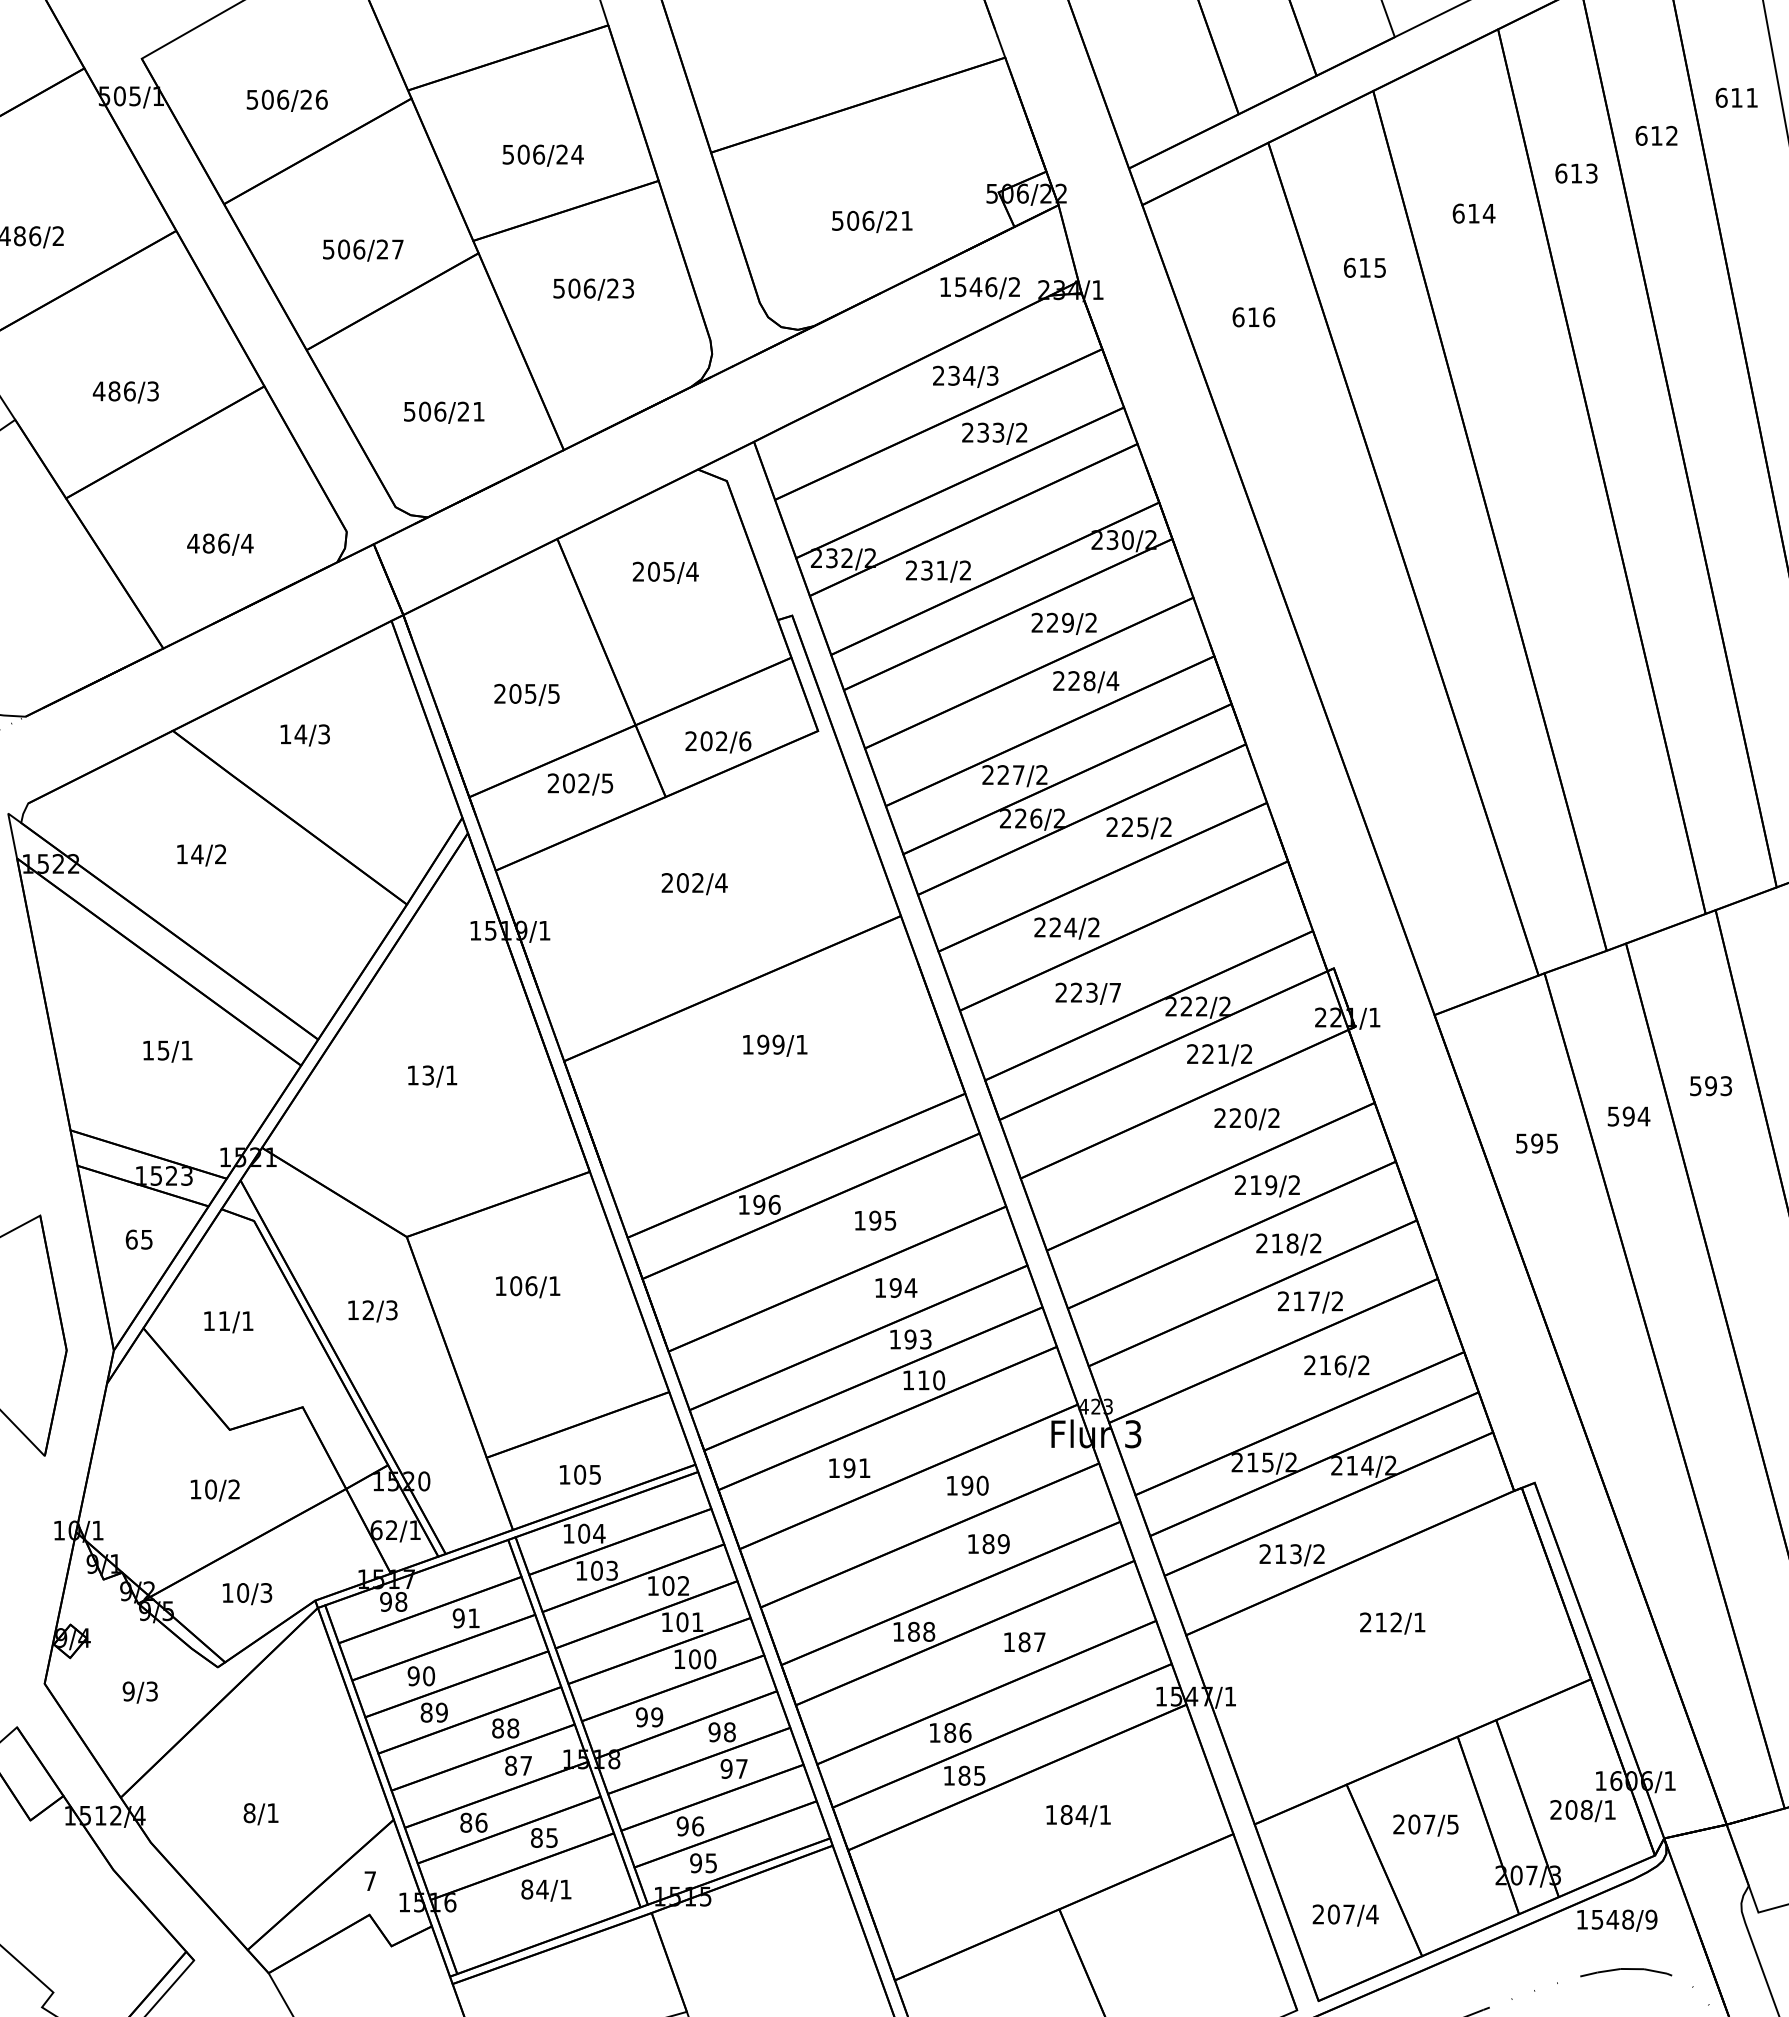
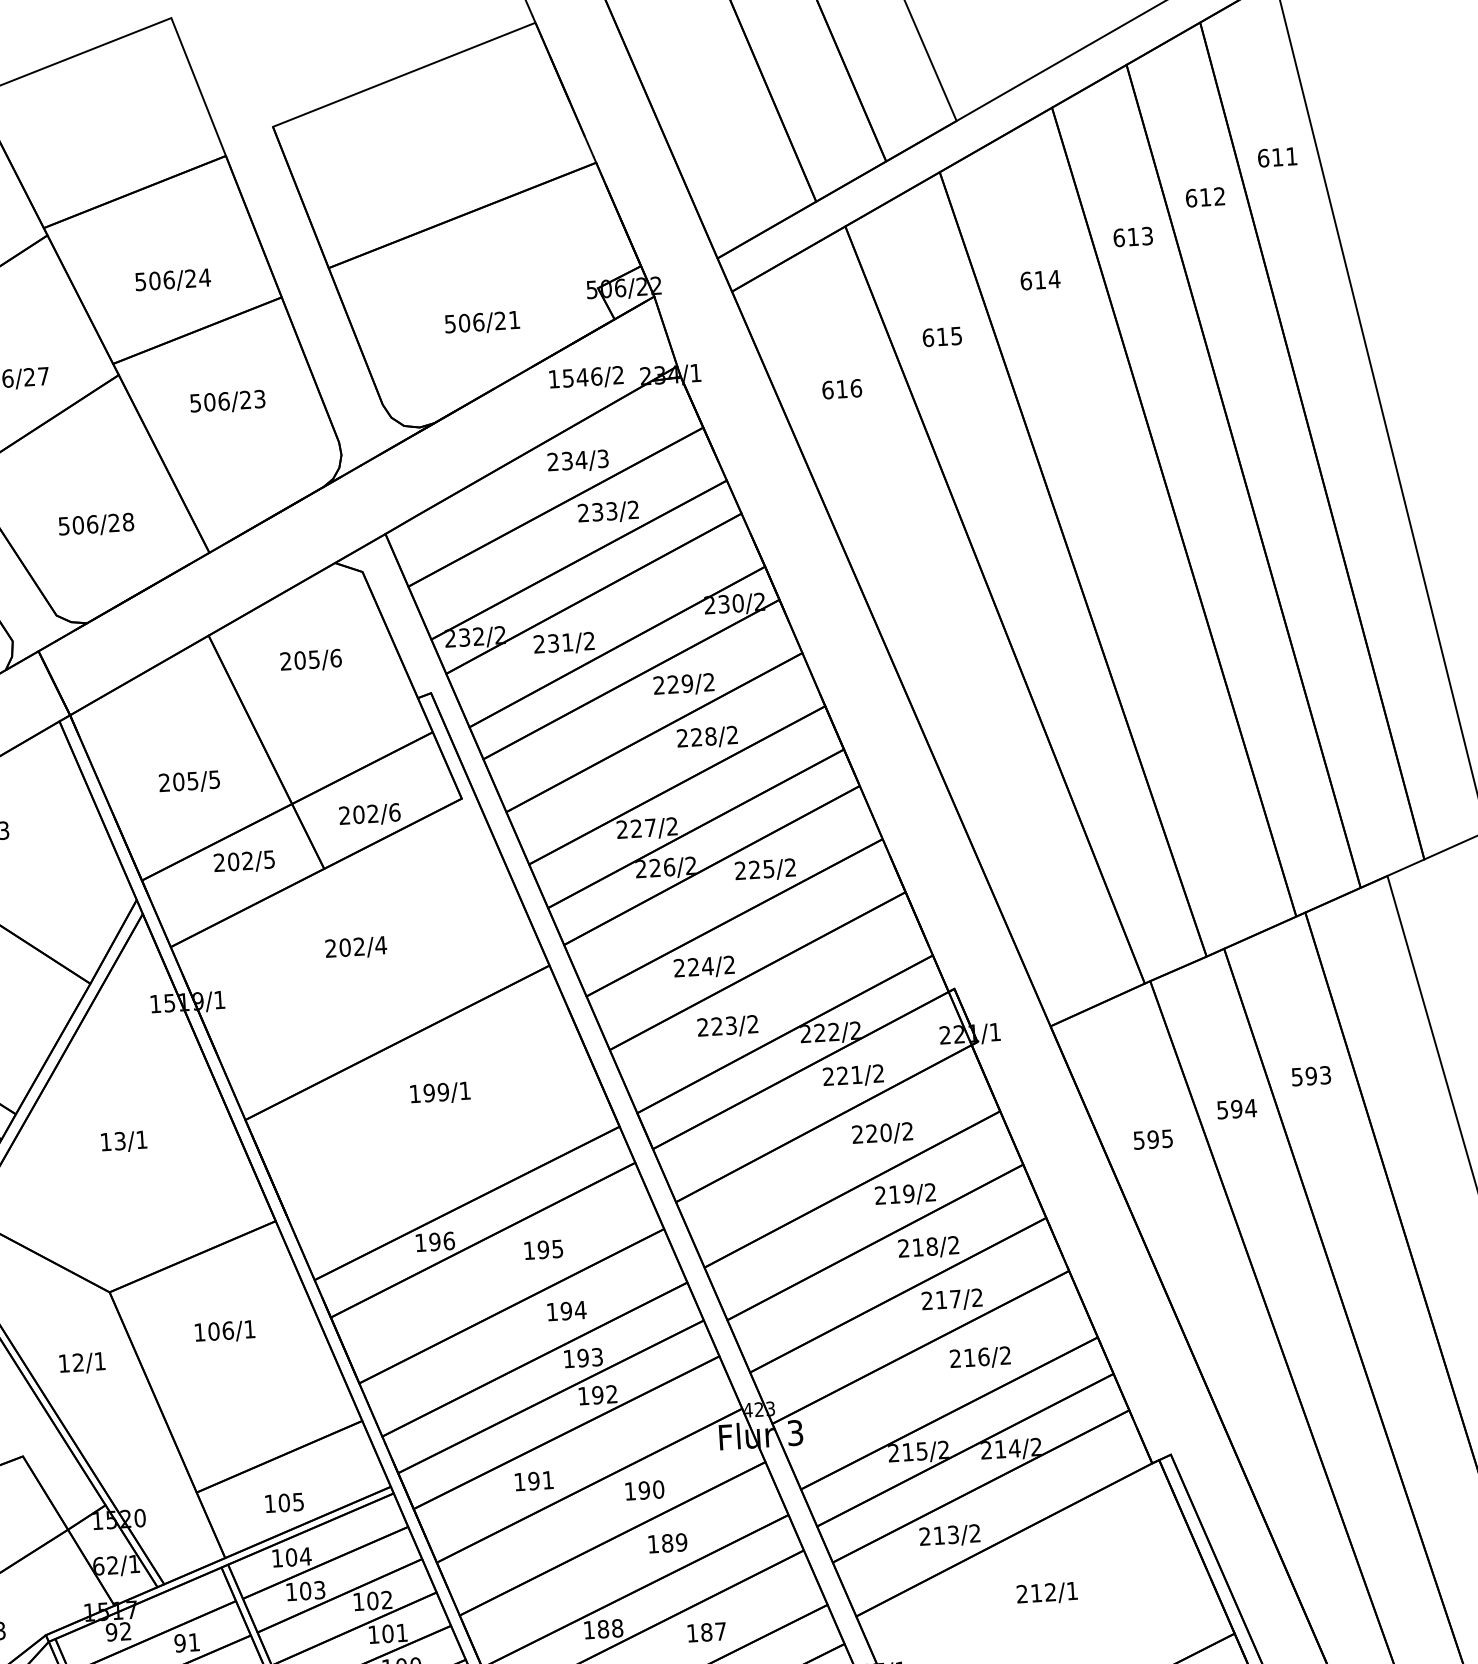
text: (478, 411) -> (127, 521), 506/21 -> 506/28
text: (692, 571) -> (335, 657), 205/4 -> 205/6
text: (1112, 680) -> (732, 734), 228/4 -> 228/2
text: (1114, 992) -> (752, 1024), 223/7 -> 223/2
text: (391, 1310) -> (99, 1361), 12/3 -> 12/1
text: (931, 1380) -> (605, 1394), 110 -> 192
text: (401, 1601) -> (125, 1630), 98 -> 92

